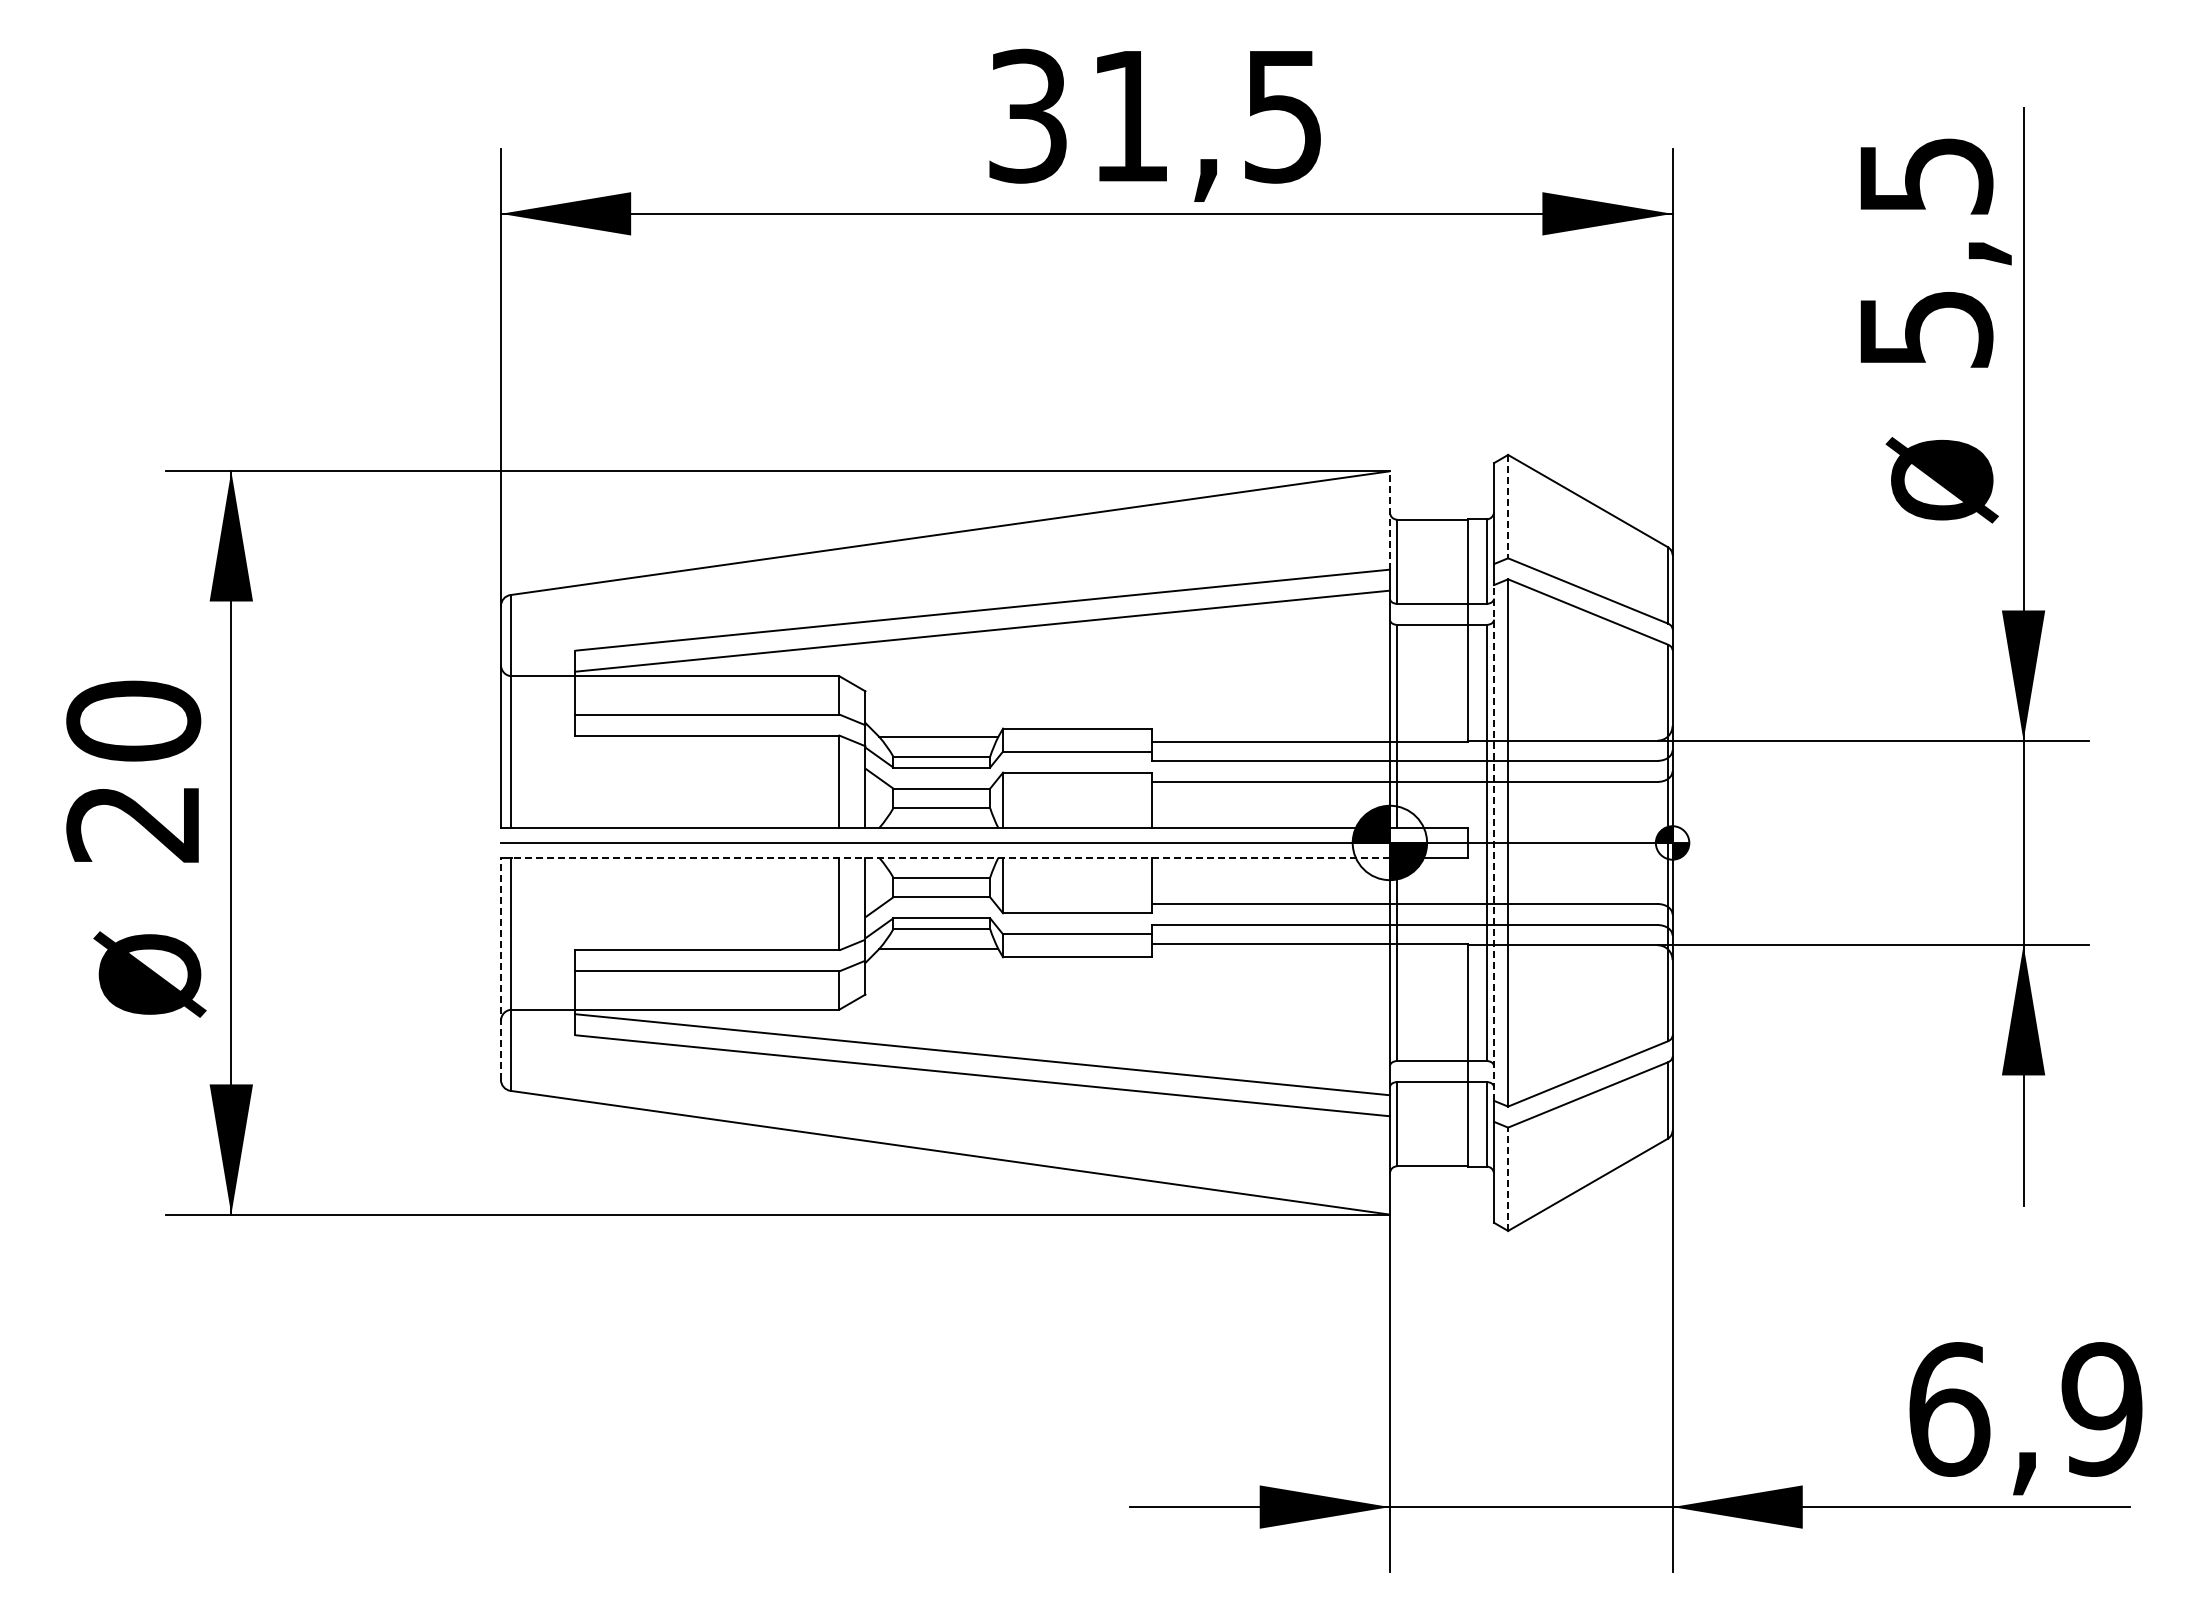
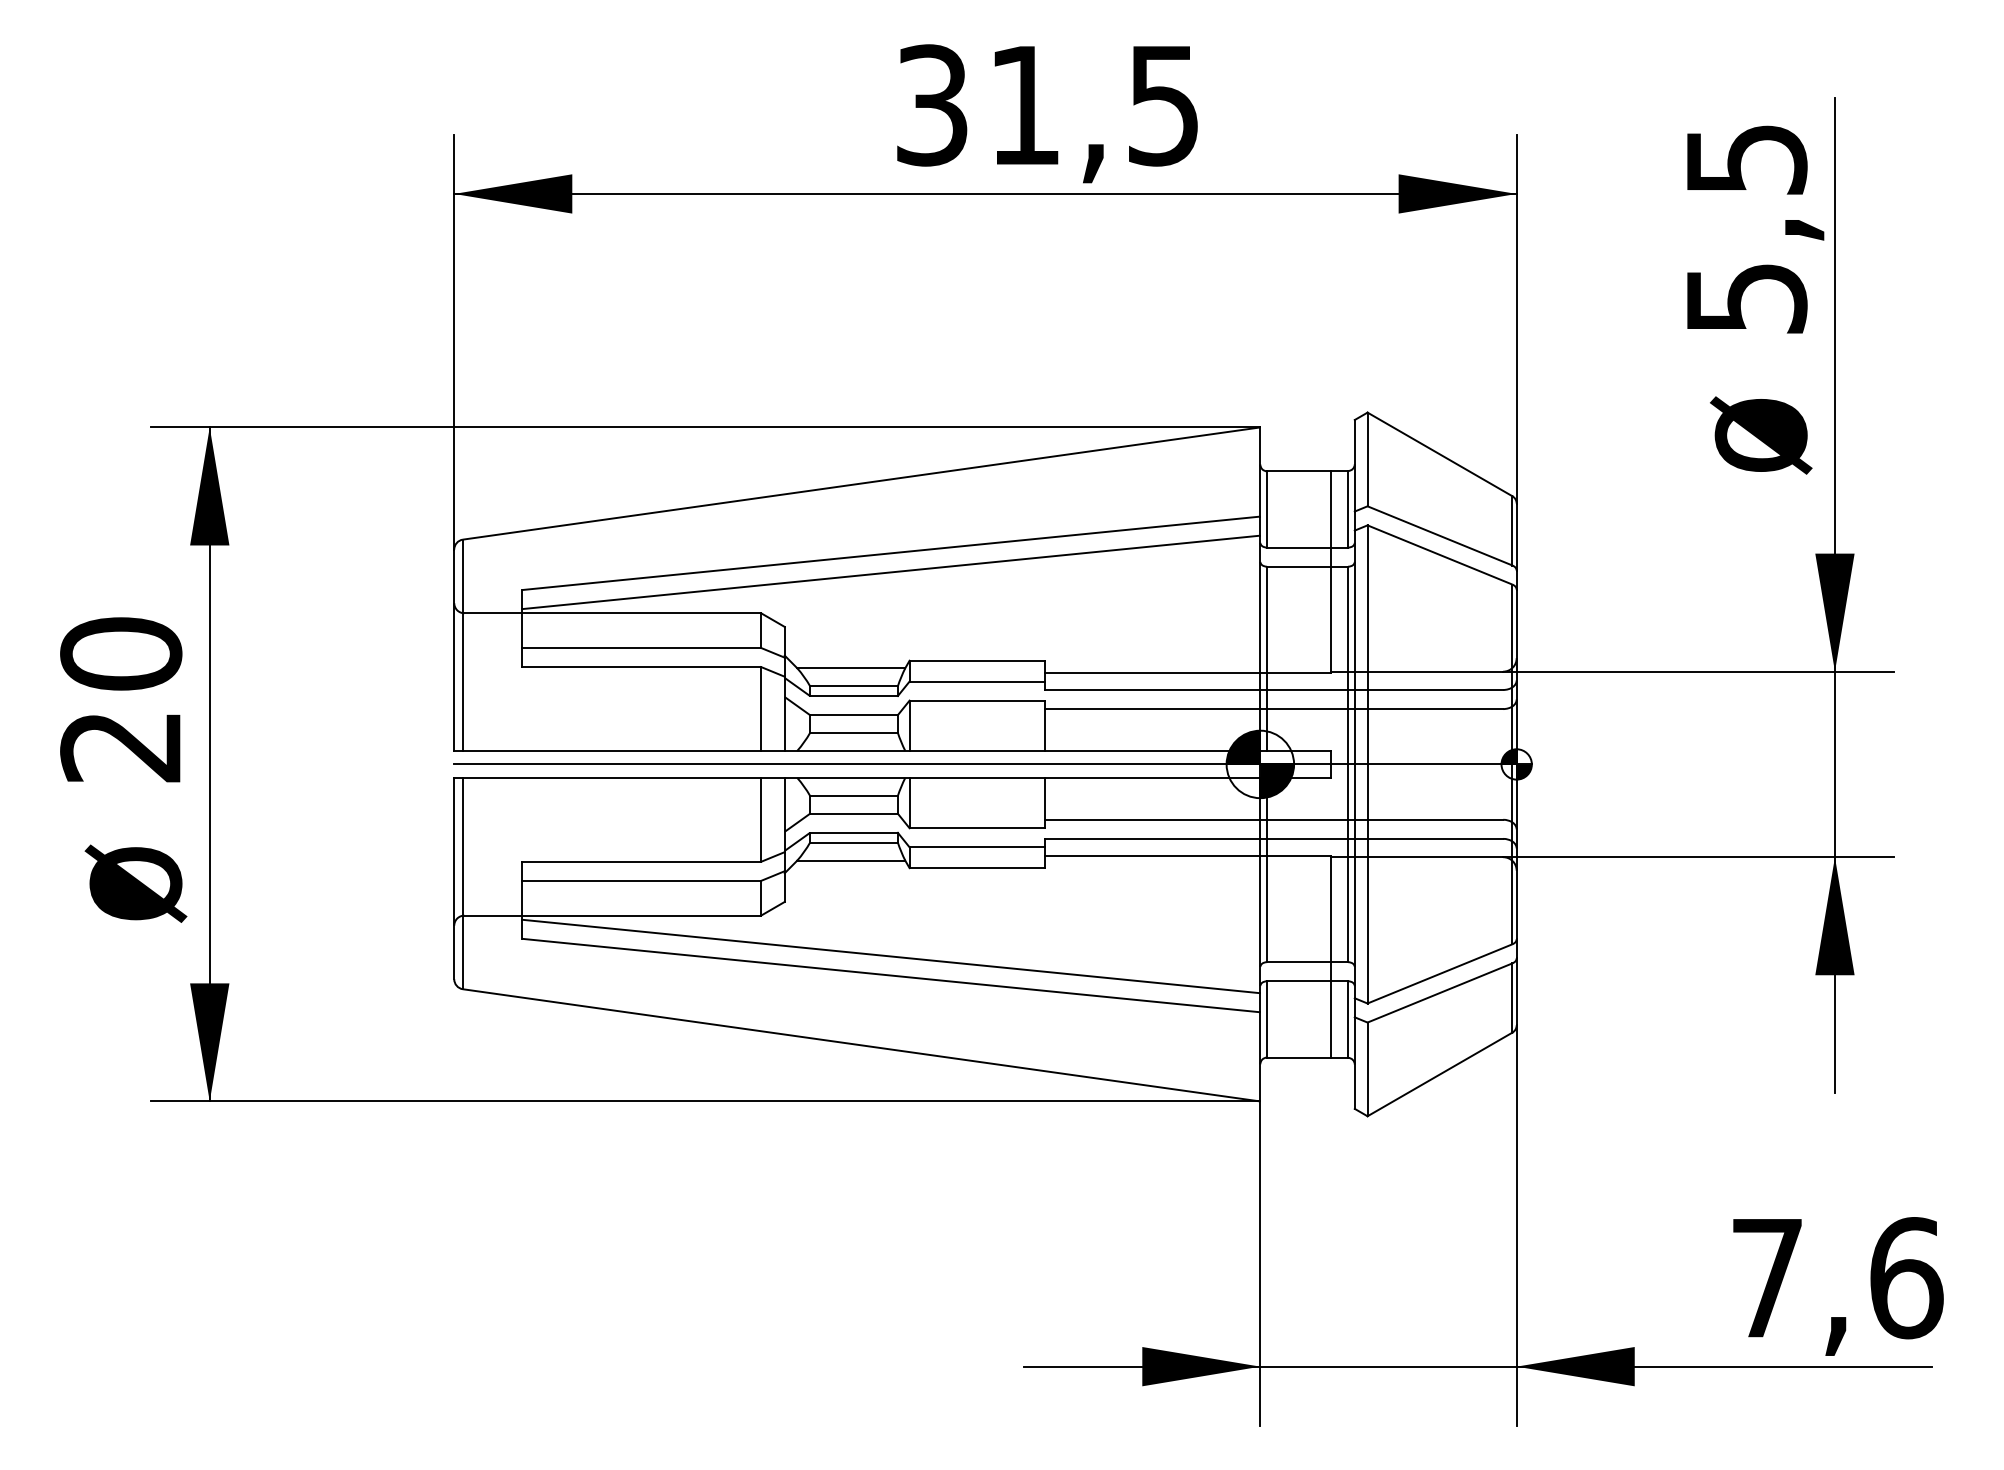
line: (1508, 506) -> (1367, 459), dashed -> solid
line: (1389, 519) -> (1259, 471), dashed -> solid
line: (1494, 842) -> (1355, 764), dashed -> solid
line: (950, 857) -> (861, 777), dashed -> solid
line: (500, 968) -> (453, 878), dashed -> solid
line: (1508, 1179) -> (1367, 1069), dashed -> solid
text: (2026, 1409) -> (1837, 1278), 6,9 -> 7,6

